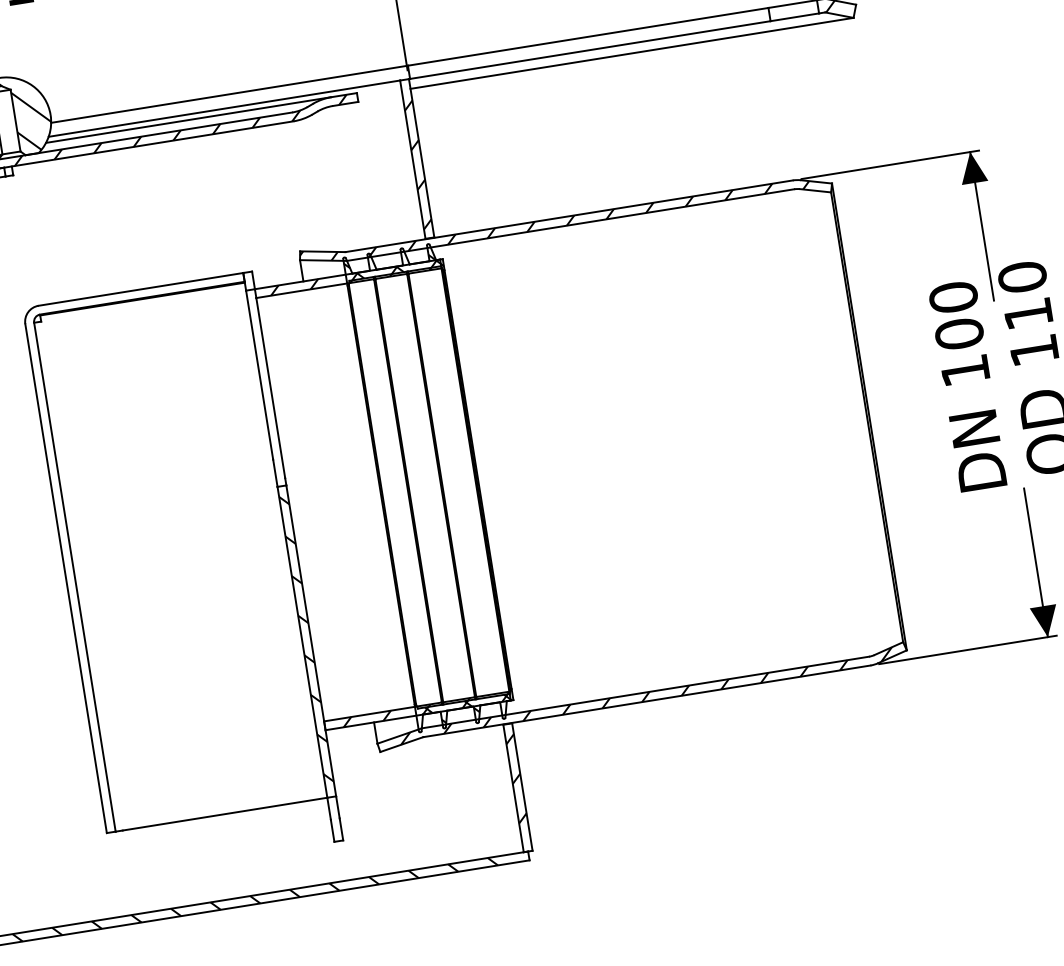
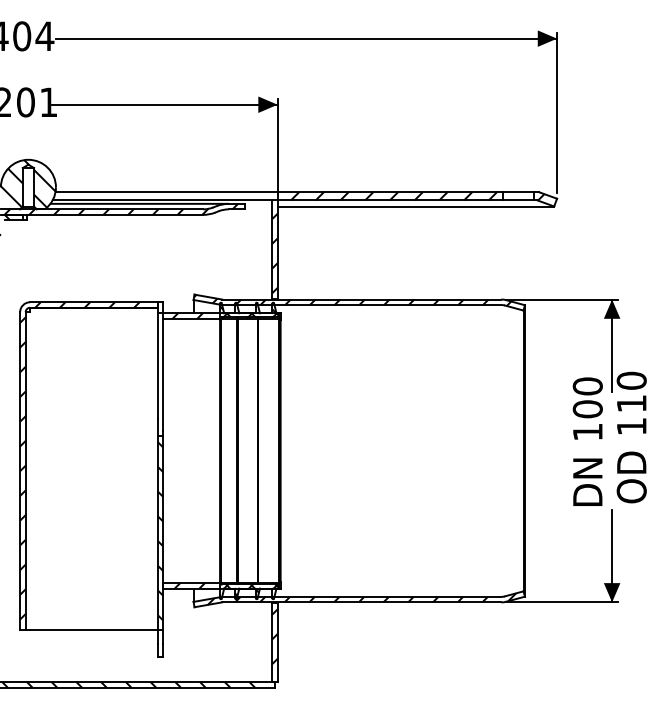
hatch: (593, 43) -> (393, 196), added
hatch: (158, 546) -> (79, 460), added

